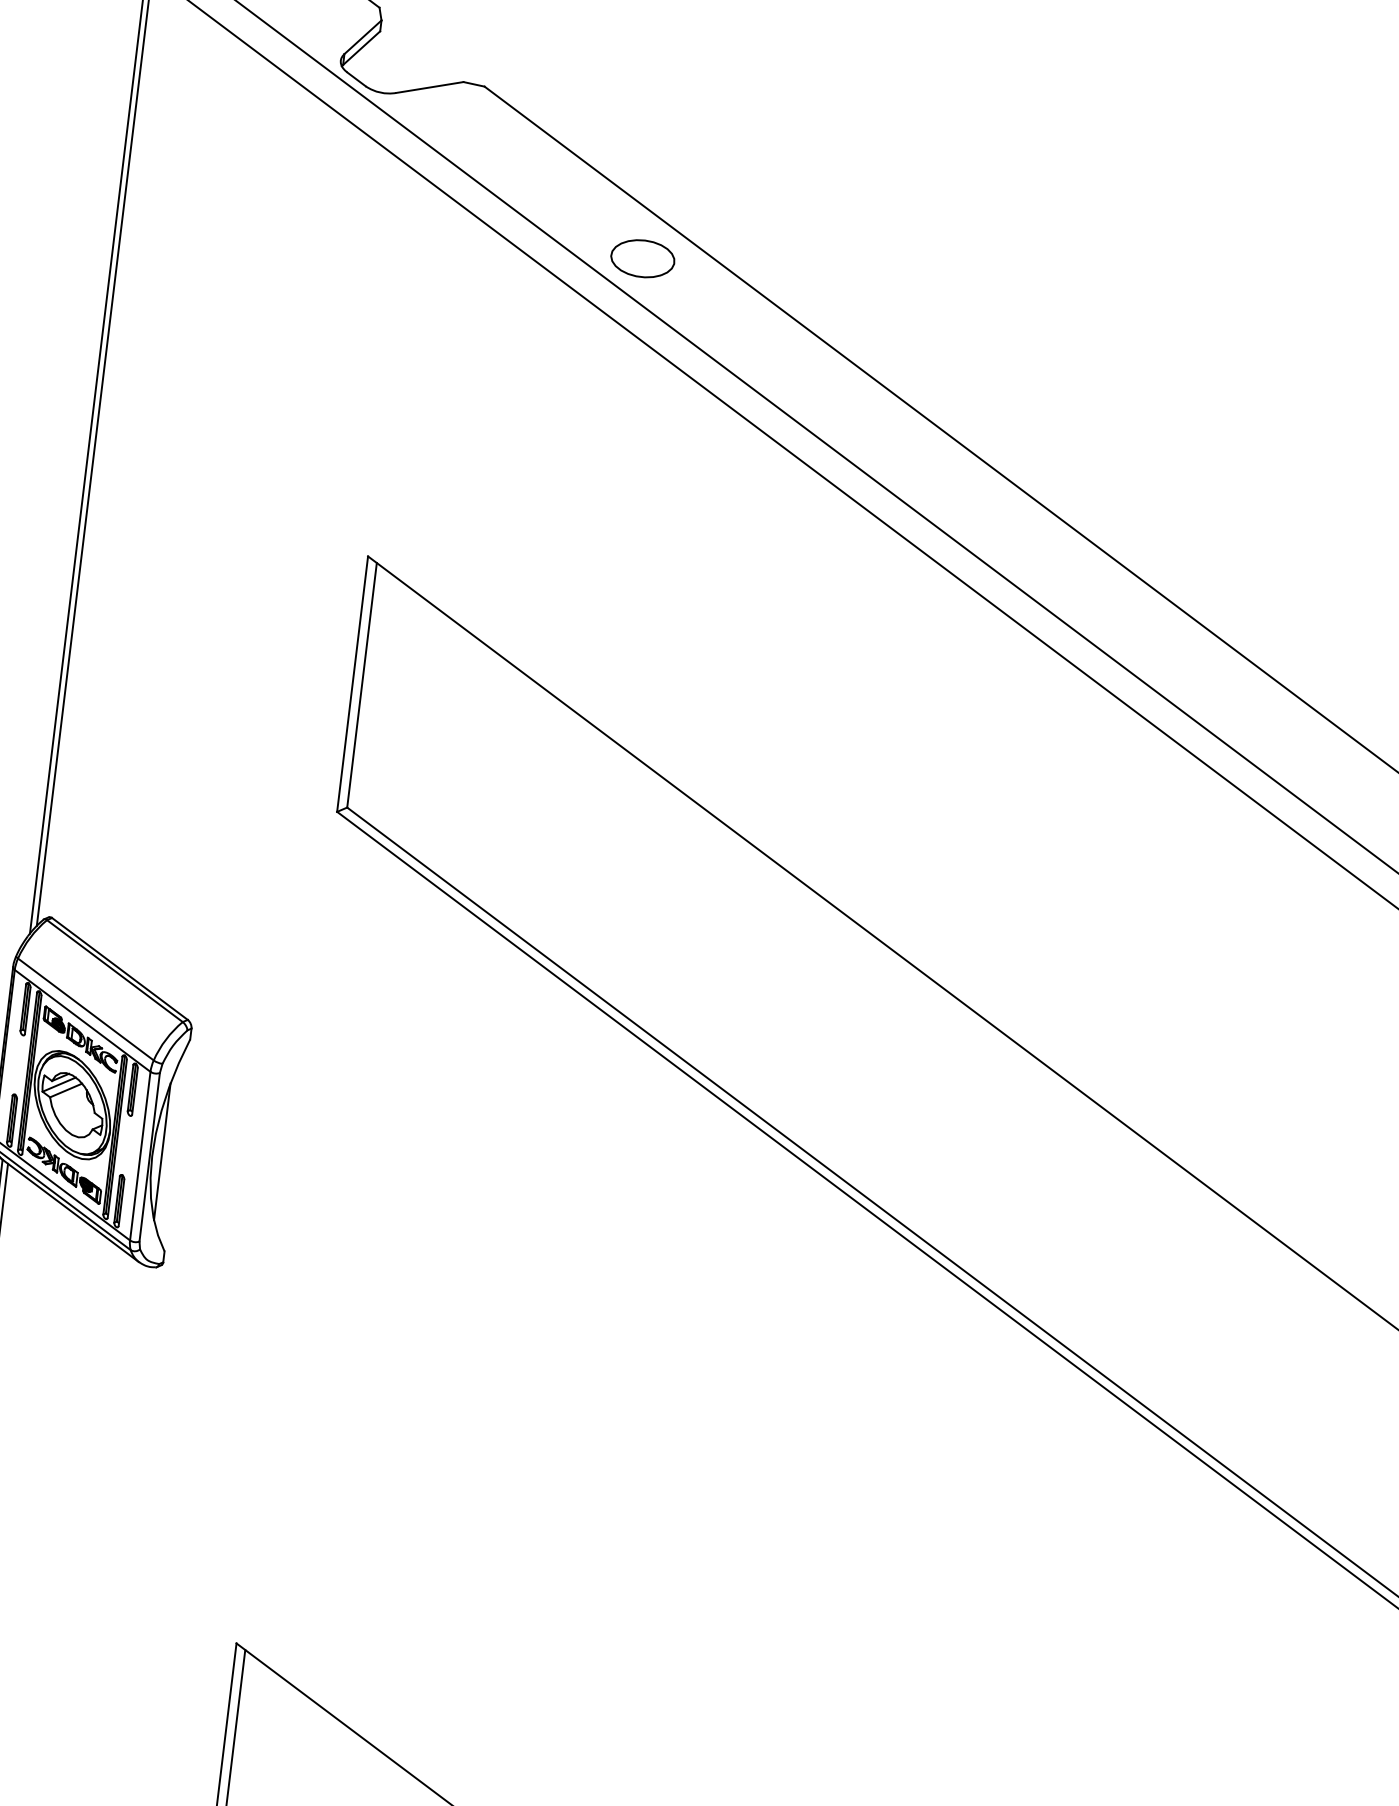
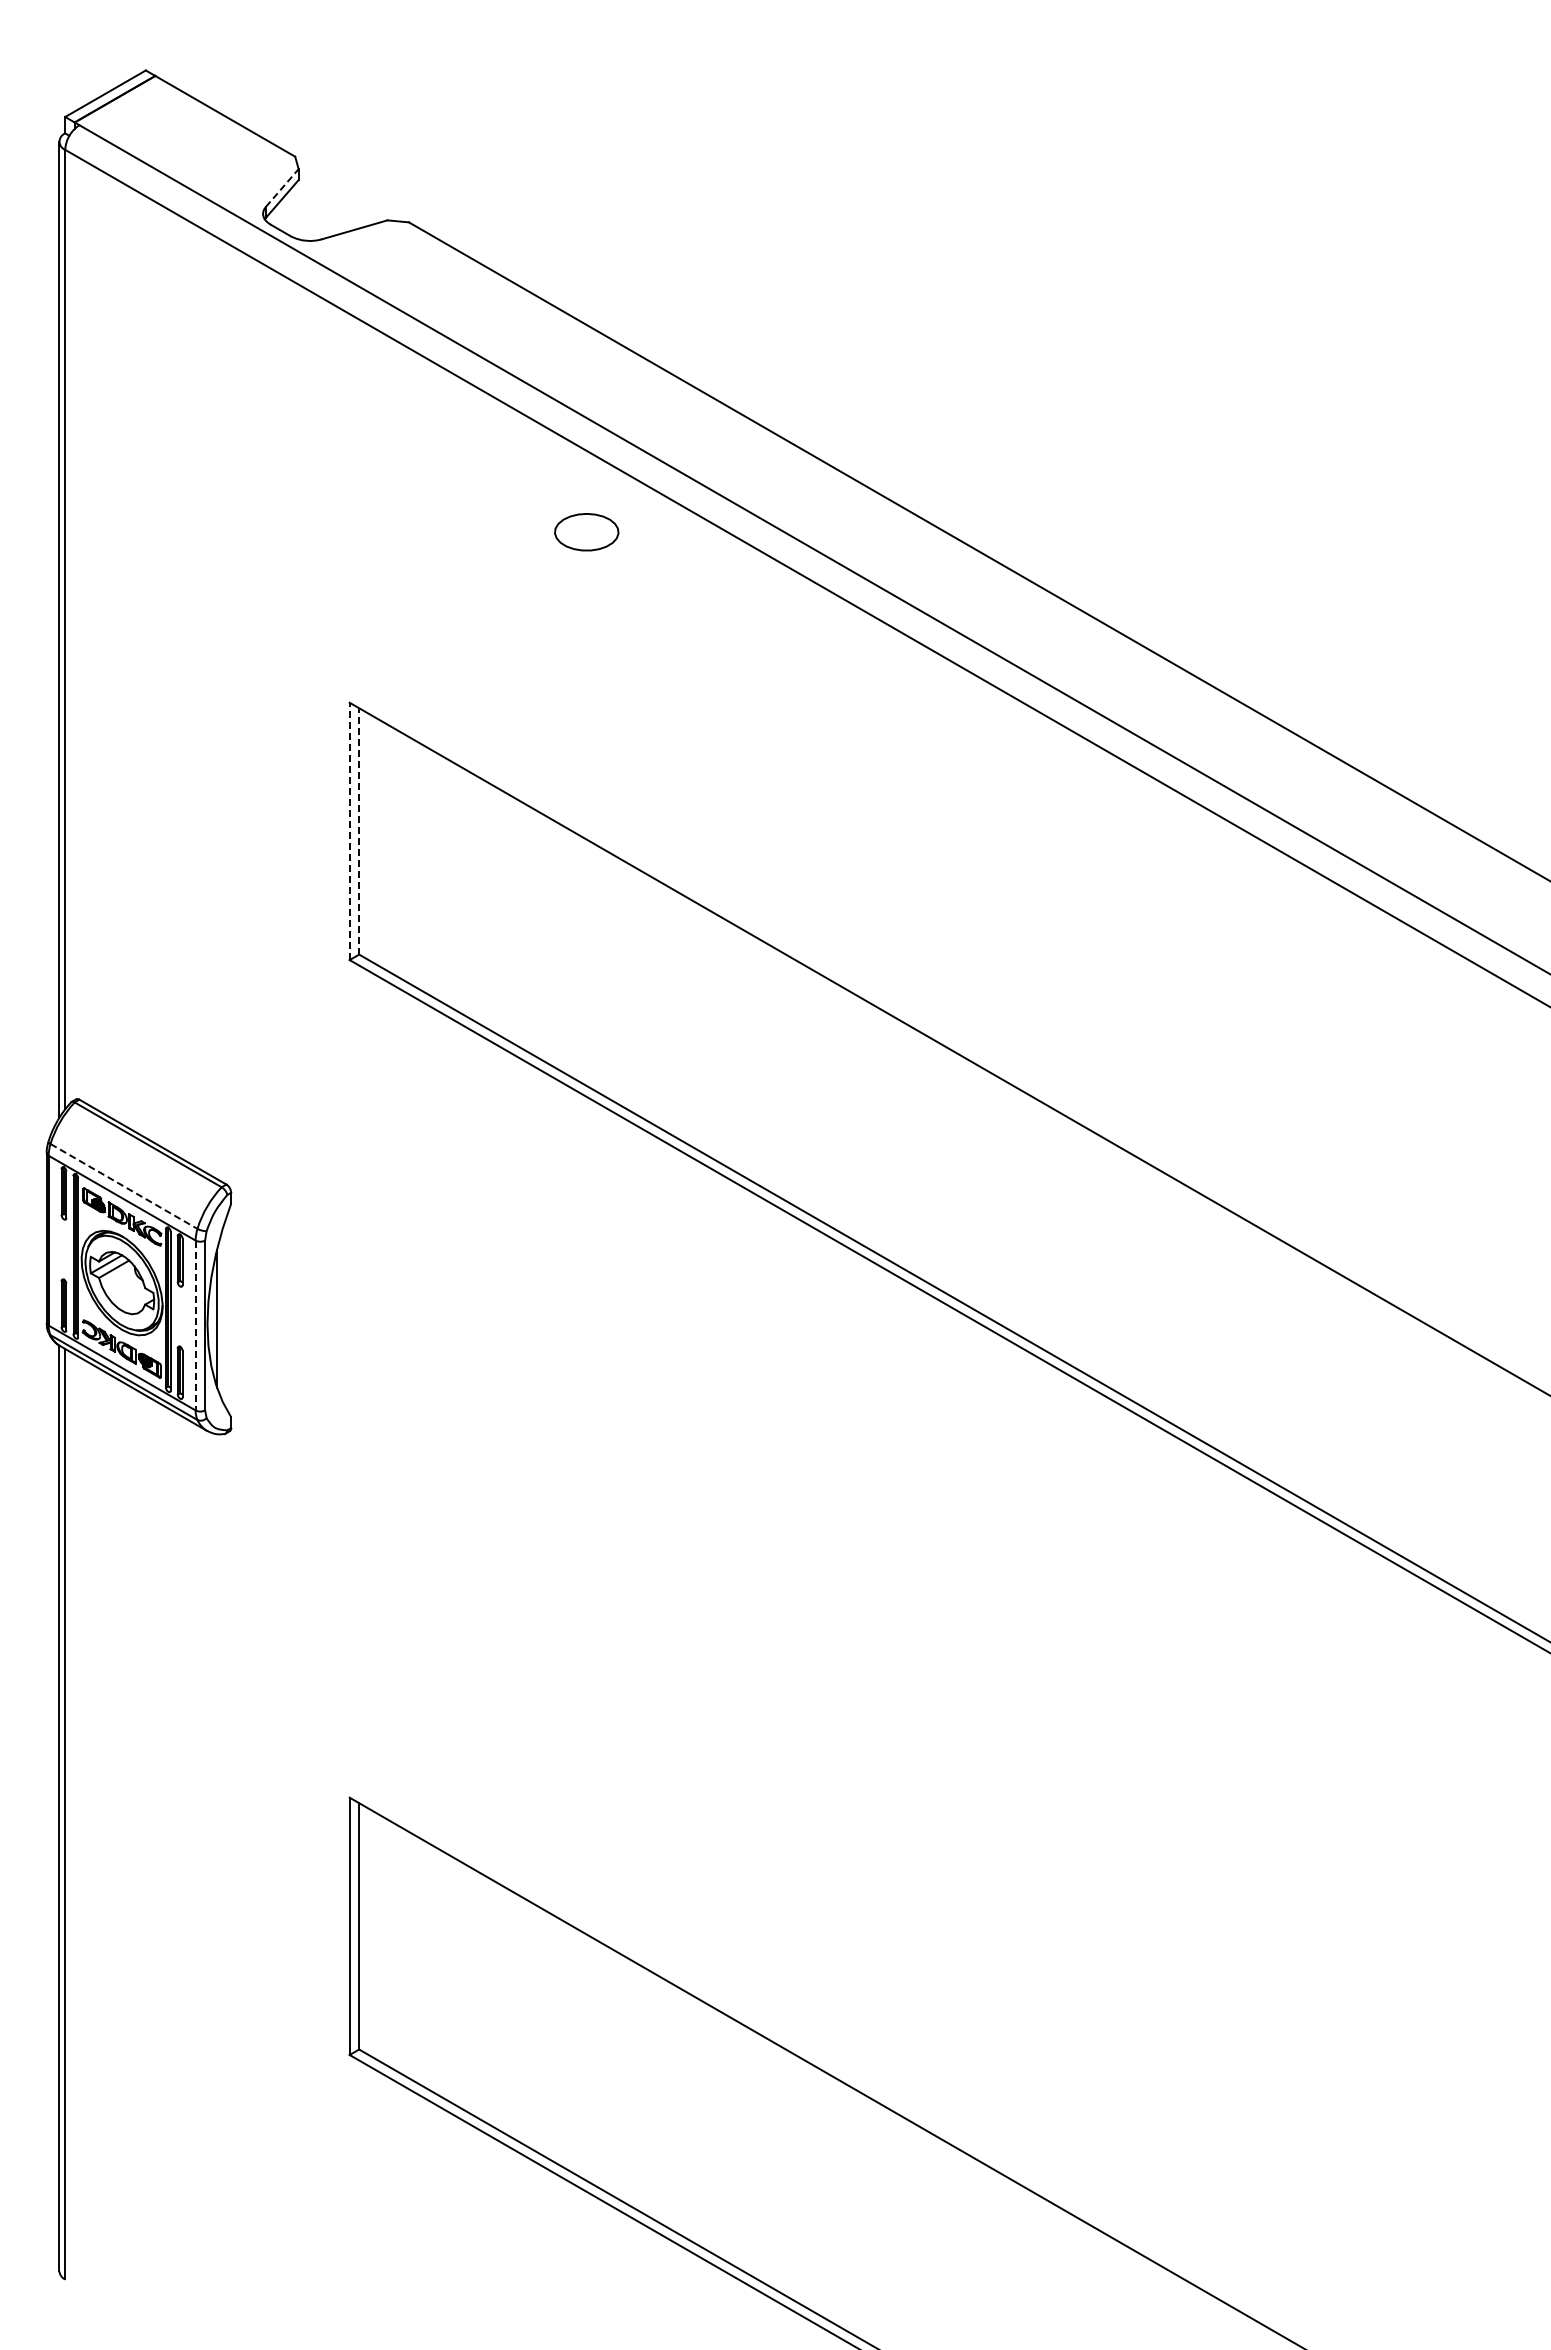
line: (363, 36) -> (282, 187), solid -> dashed
part: (642, 258) -> (586, 532), moved
line: (352, 684) -> (349, 831), solid -> dashed
line: (362, 684) -> (359, 830), solid -> dashed
line: (86, 1009) -> (124, 1186), solid -> dashed
line: (140, 1156) -> (195, 1325), solid -> dashed

